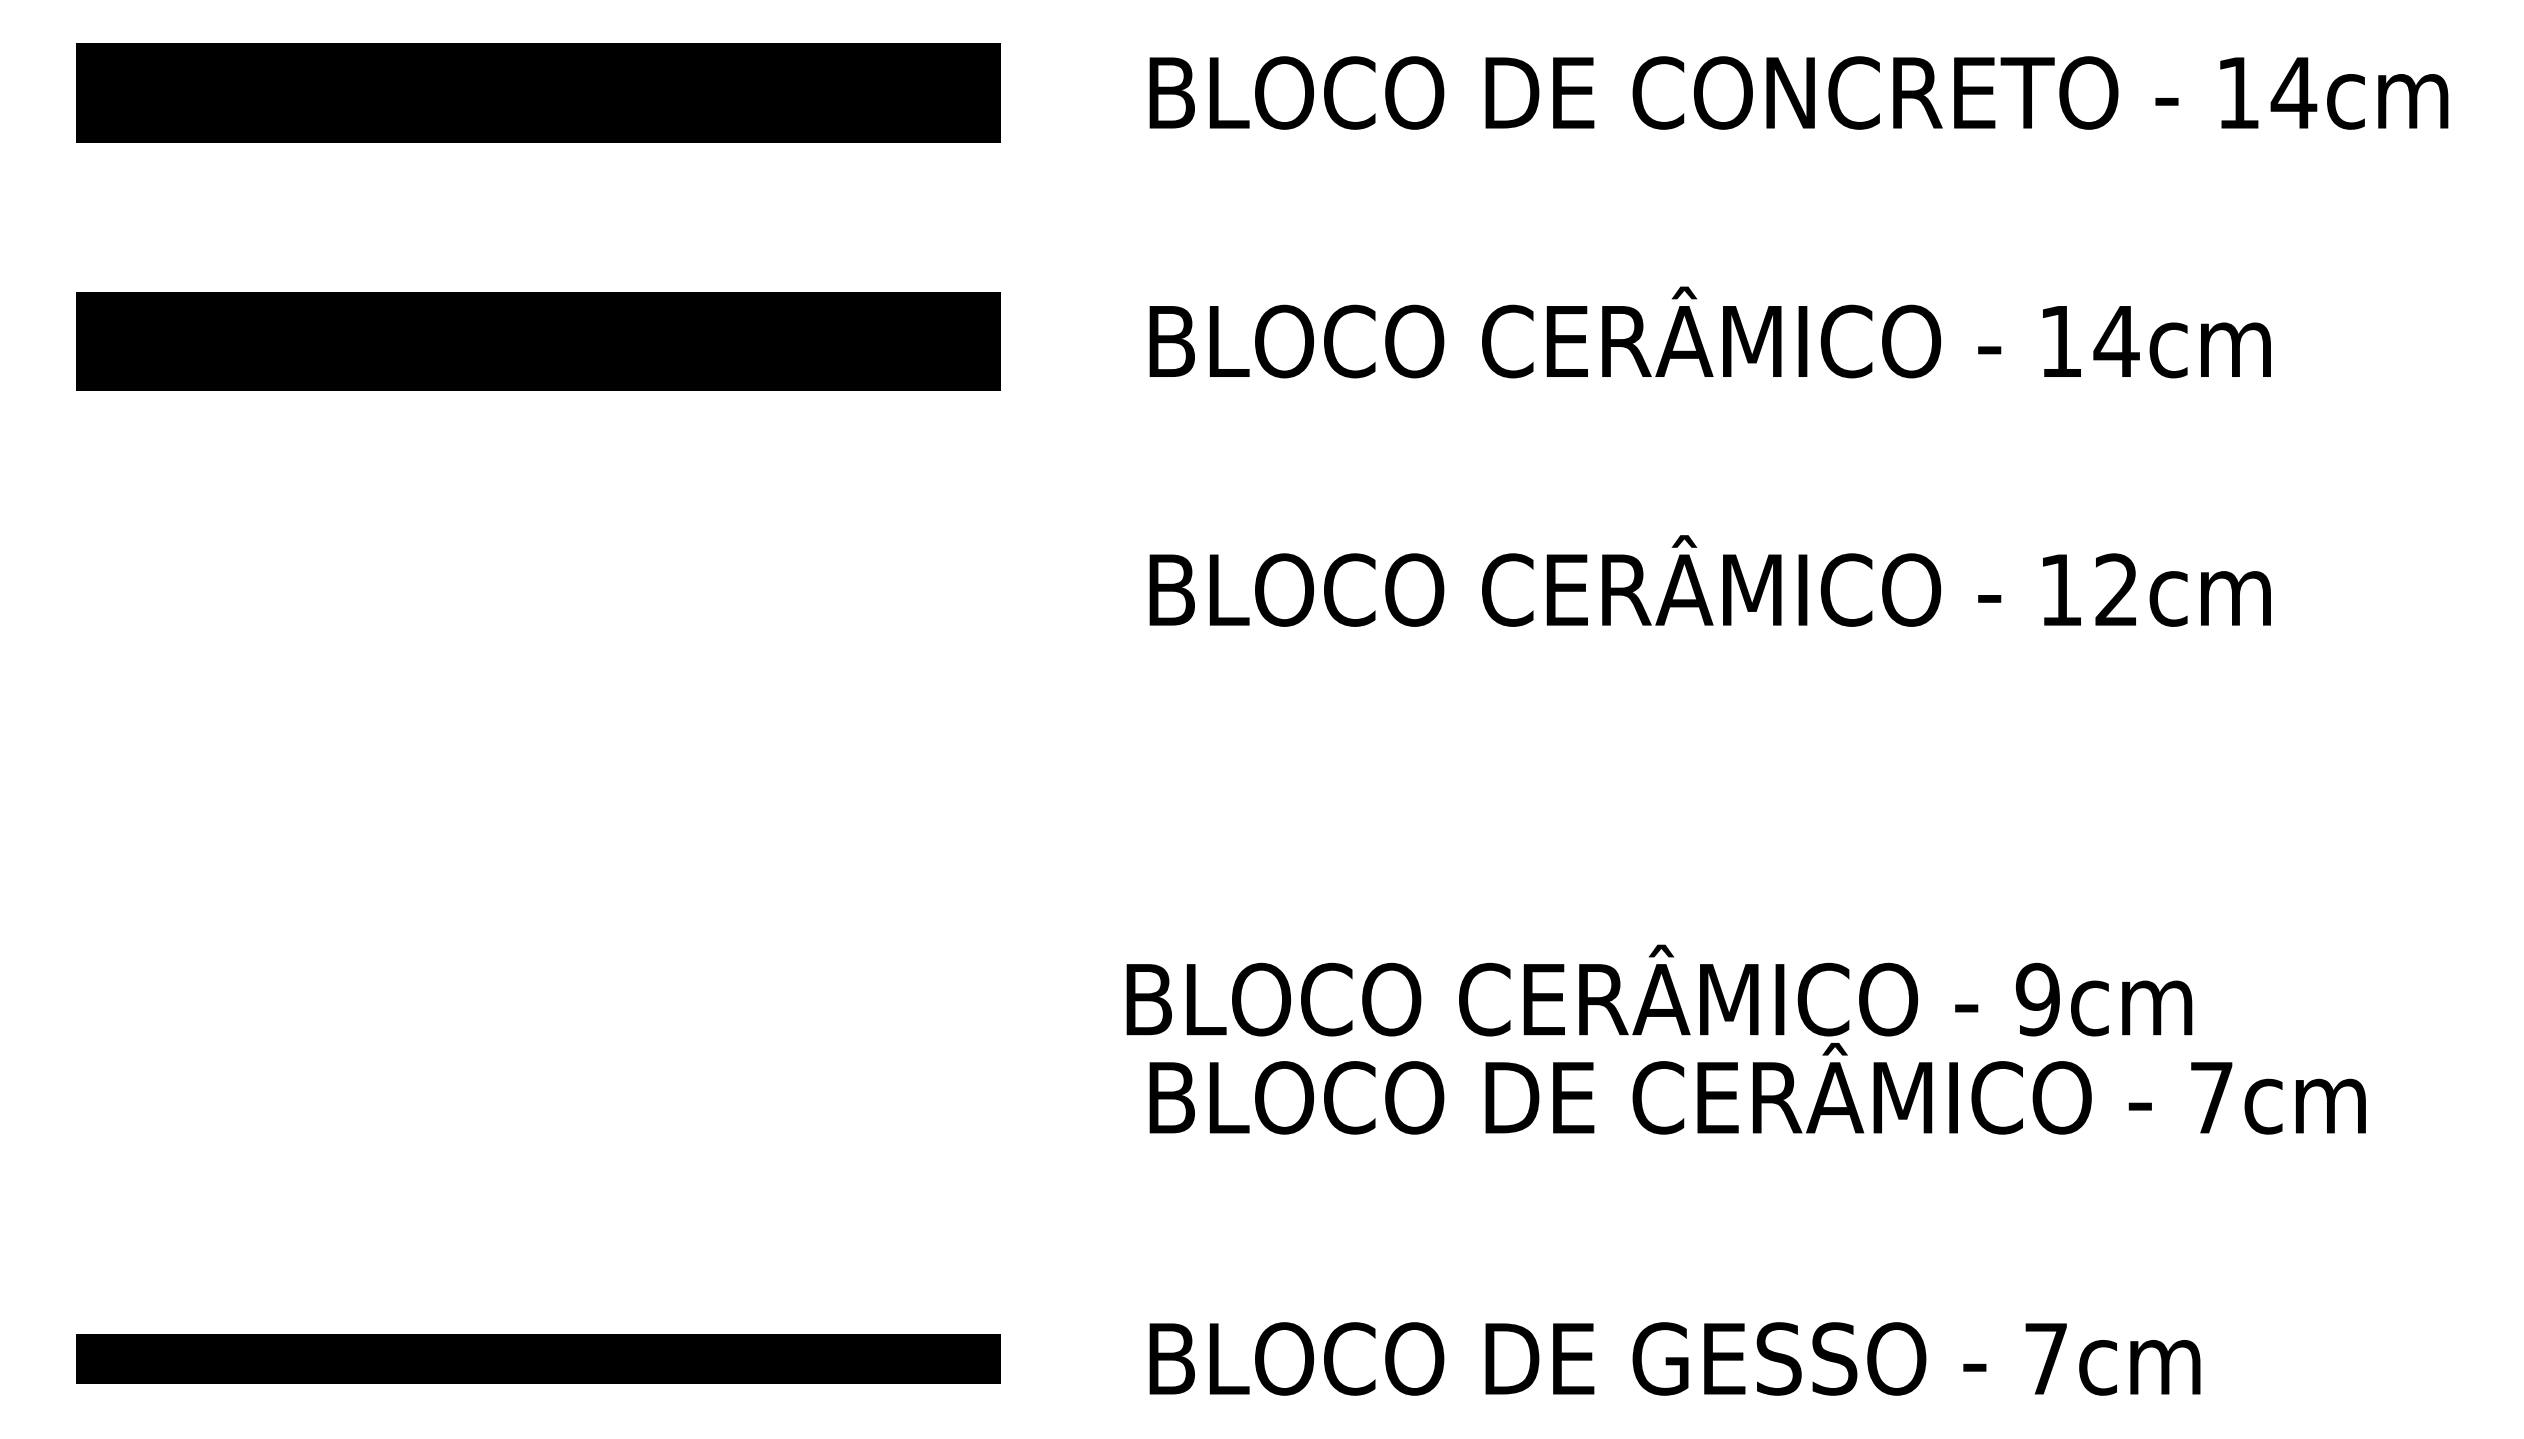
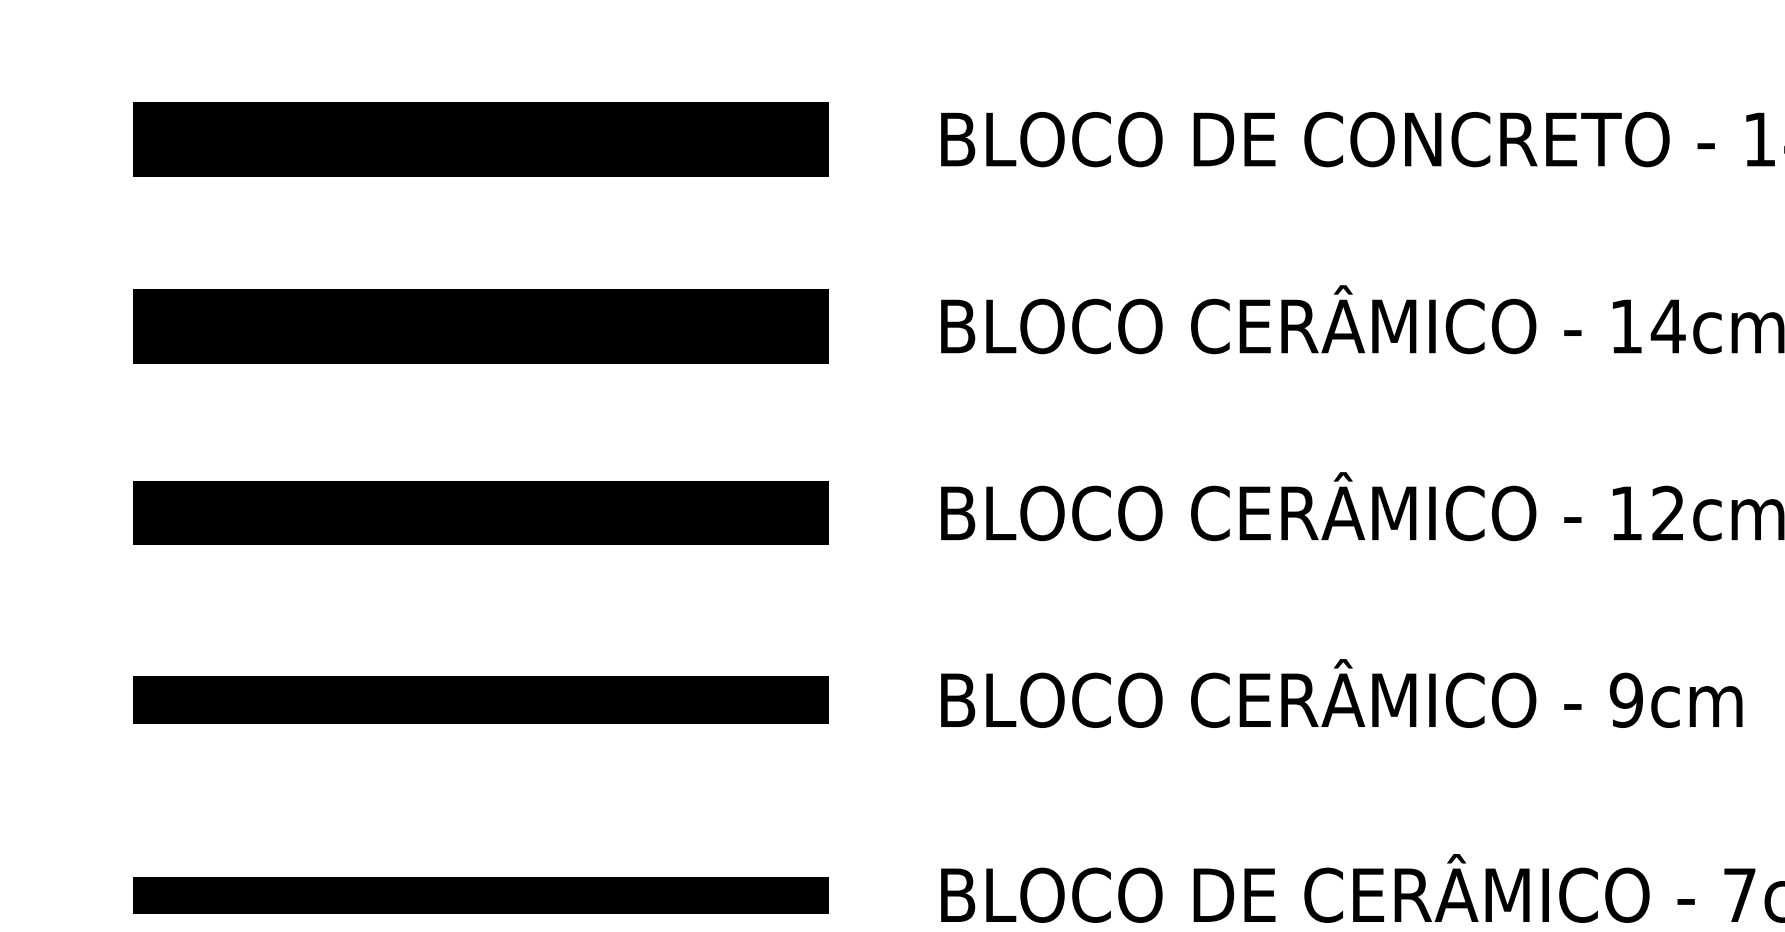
fill: (537, 589) -> (480, 512), added
part: (538, 838) -> (481, 700), added
text: (1659, 990) -> (1341, 693), moved
fill: (537, 1097) -> (480, 895), added

